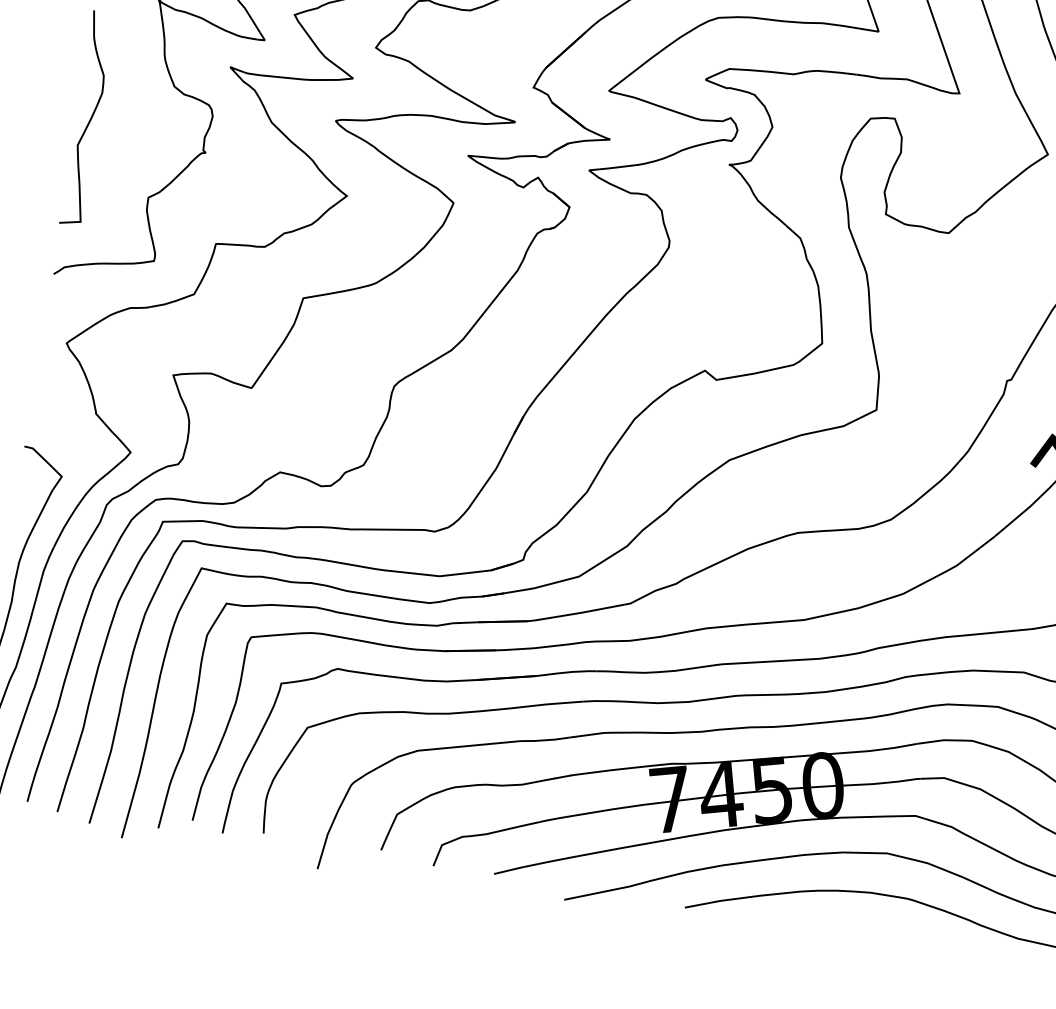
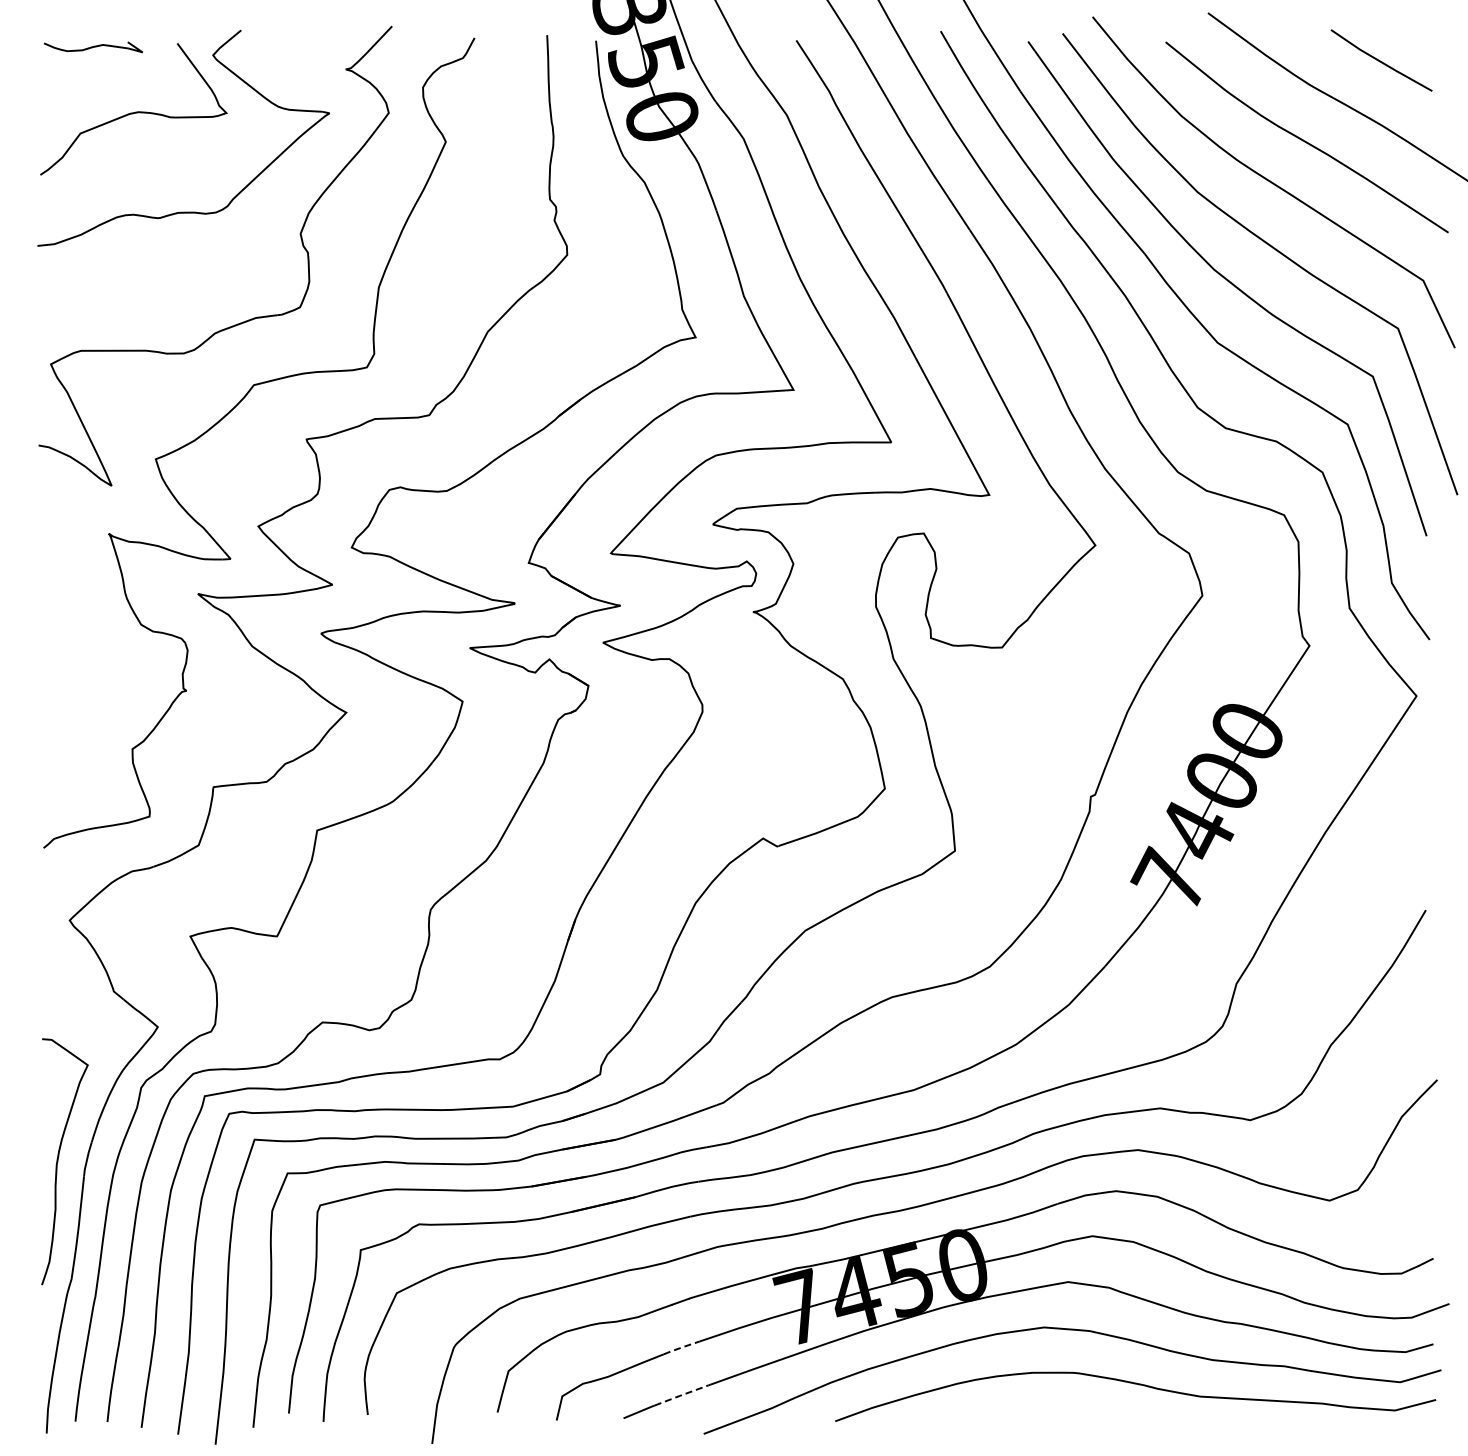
curve: (89, 119) -> (55, 674), removed
line: (557, 818) -> (682, 1347), solid -> dashed
line: (551, 861) -> (683, 1394), solid -> dashed

